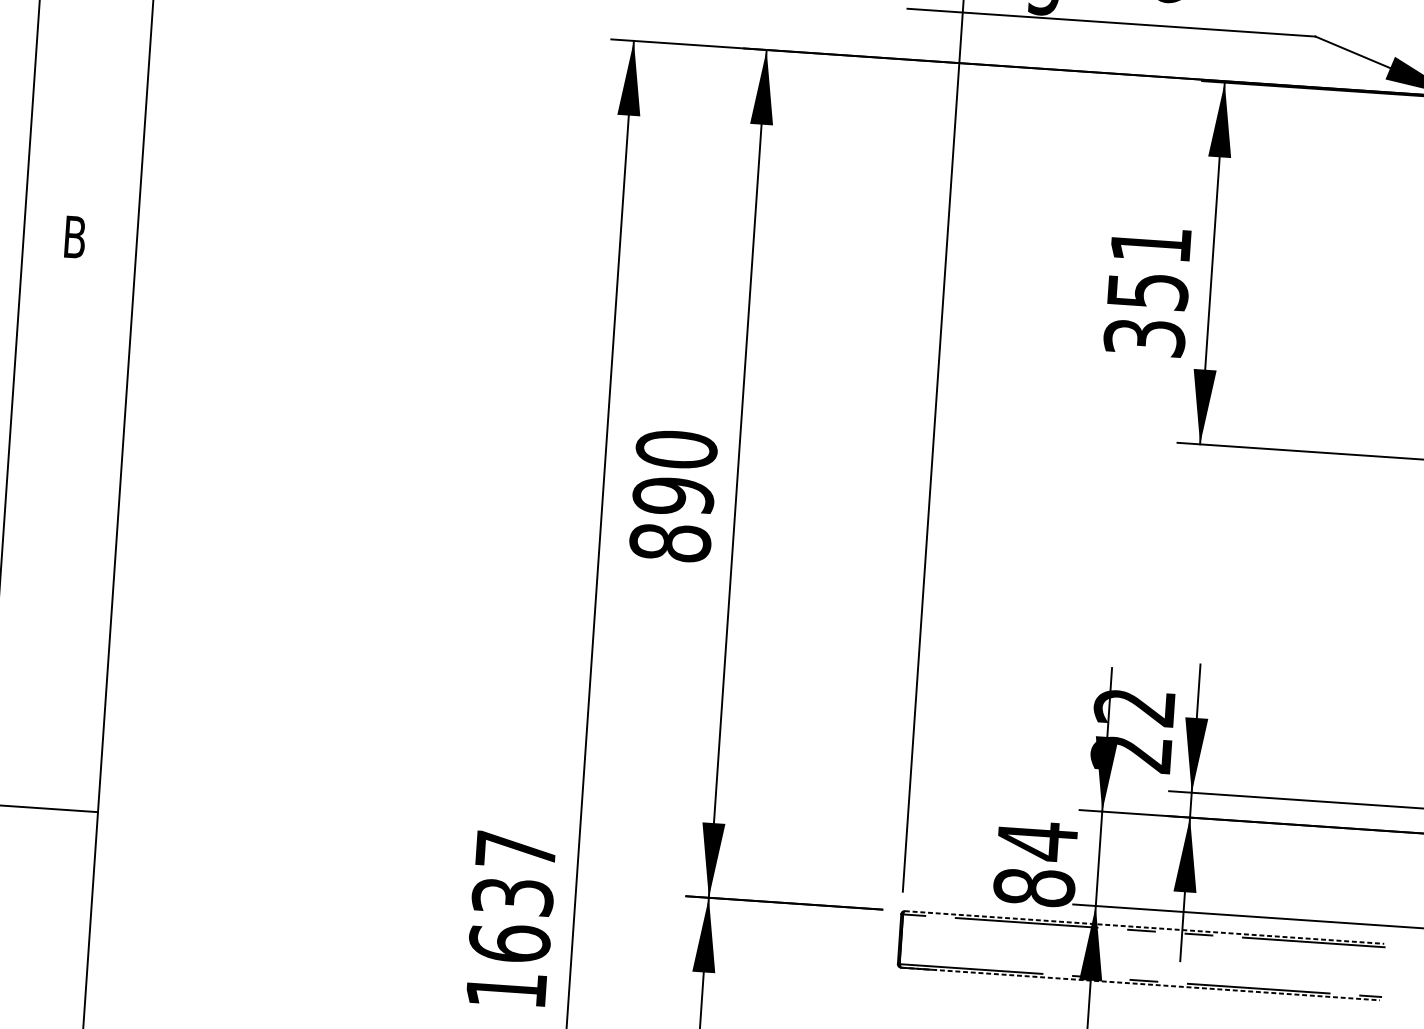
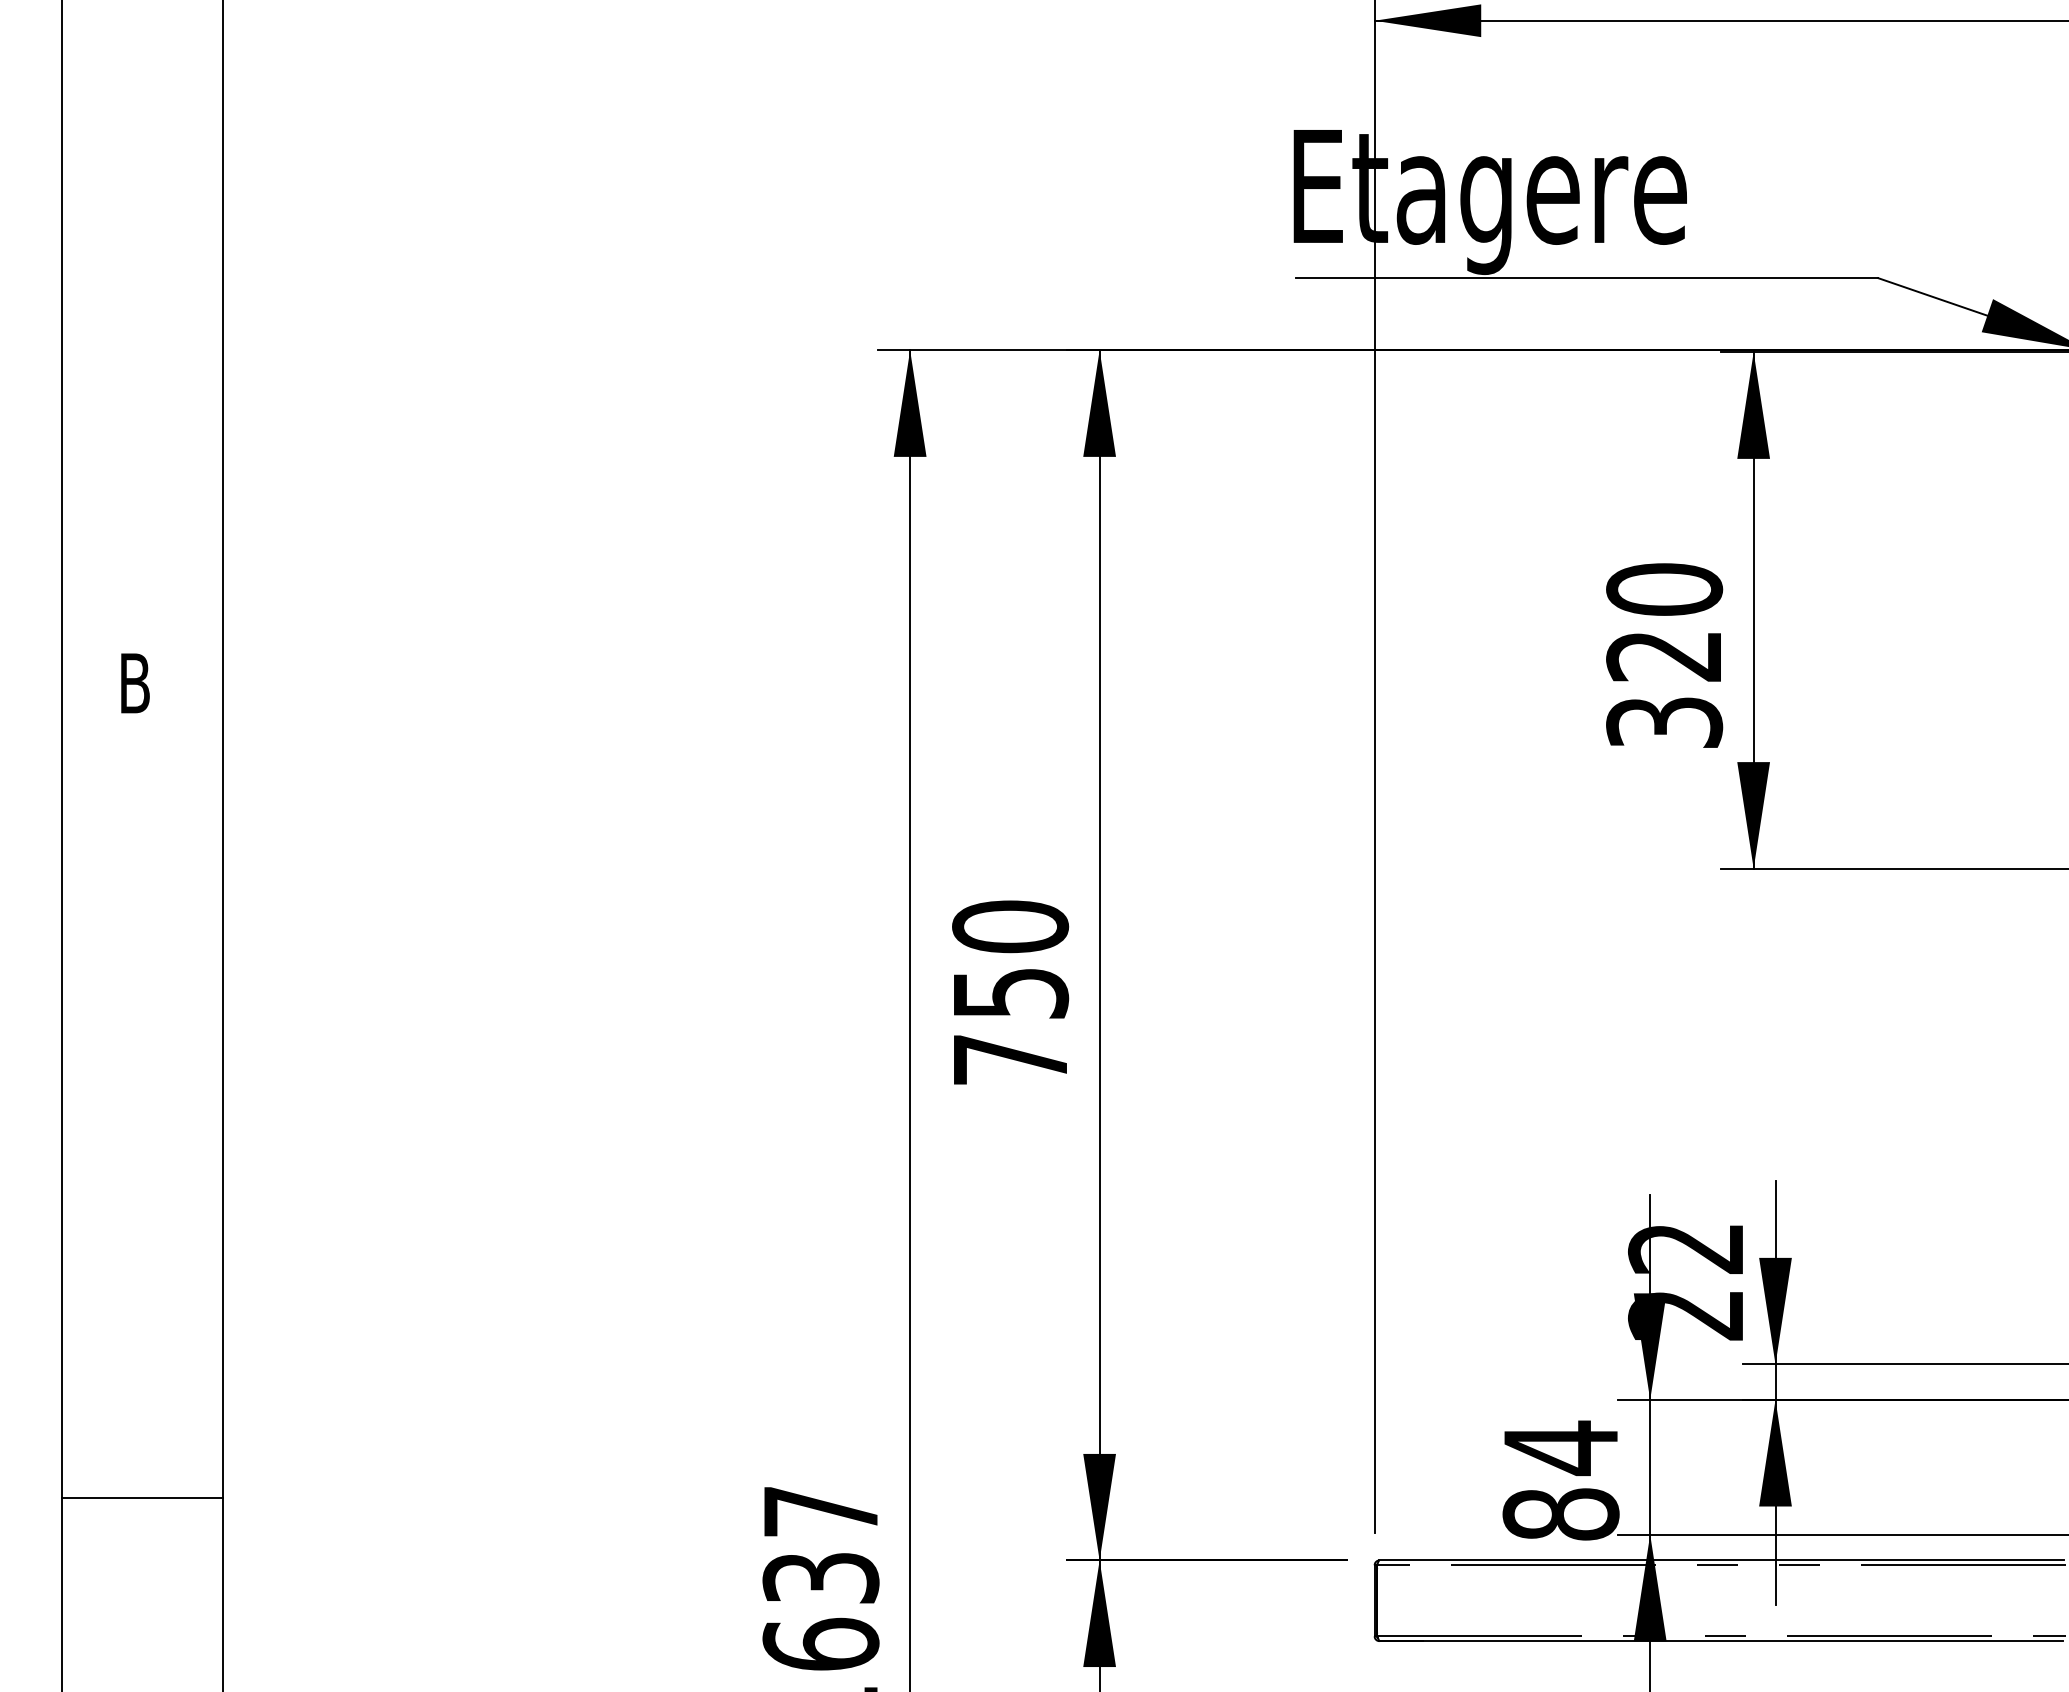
text: (1149, 267) -> (1664, 622), 351 -> 320
text: (671, 519) -> (1010, 1026), 890 -> 750
line: (1145, 927) -> (1722, 1560), dashed -> solid
line: (1140, 984) -> (1721, 1641), dashed -> solid

